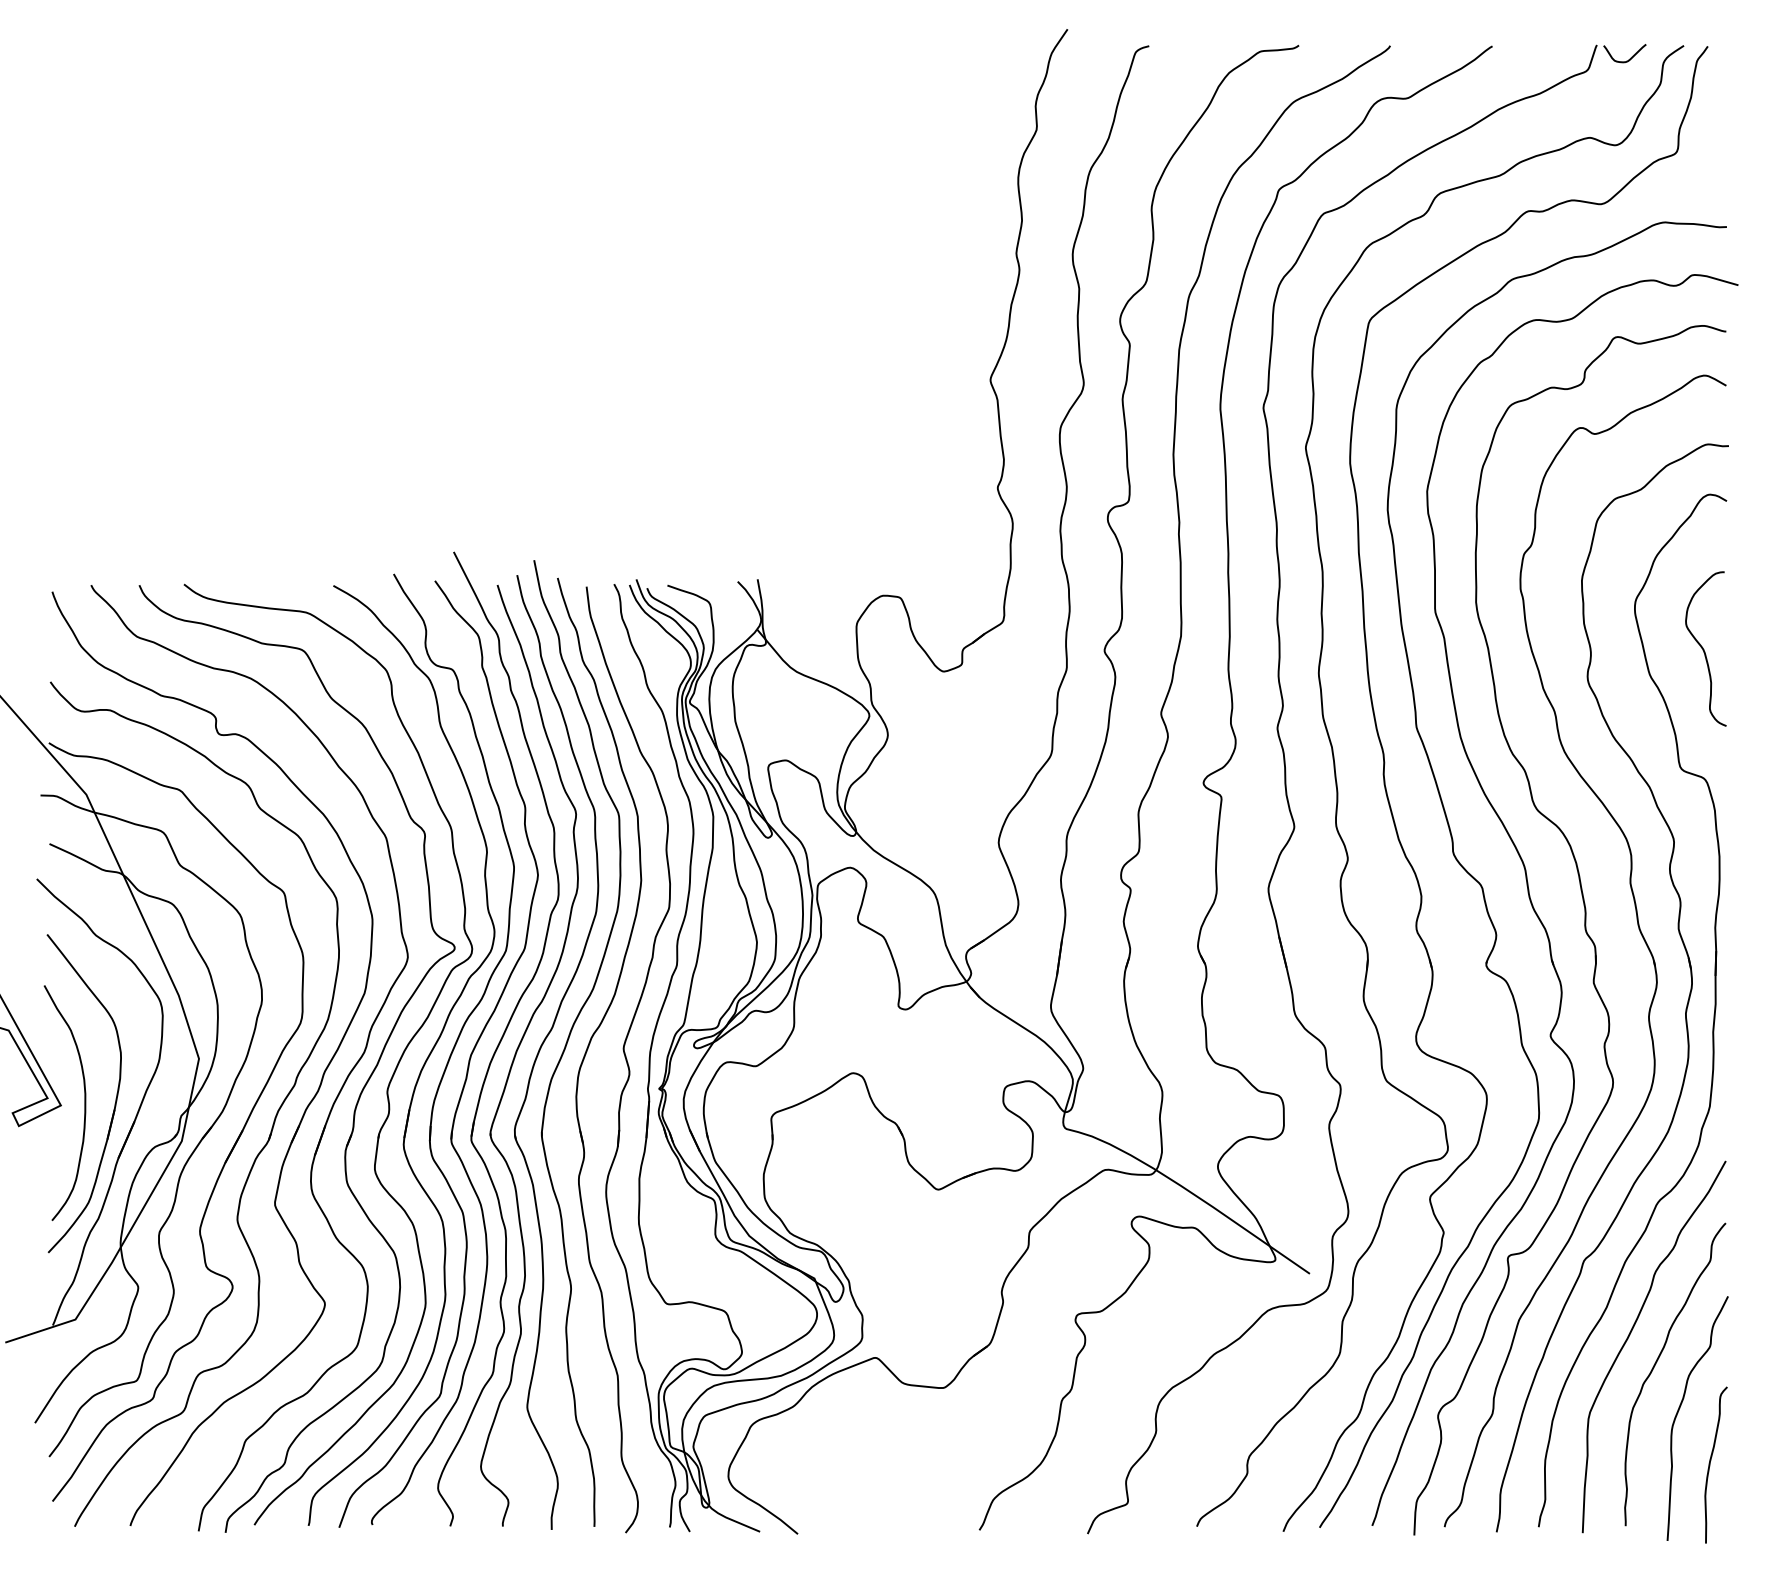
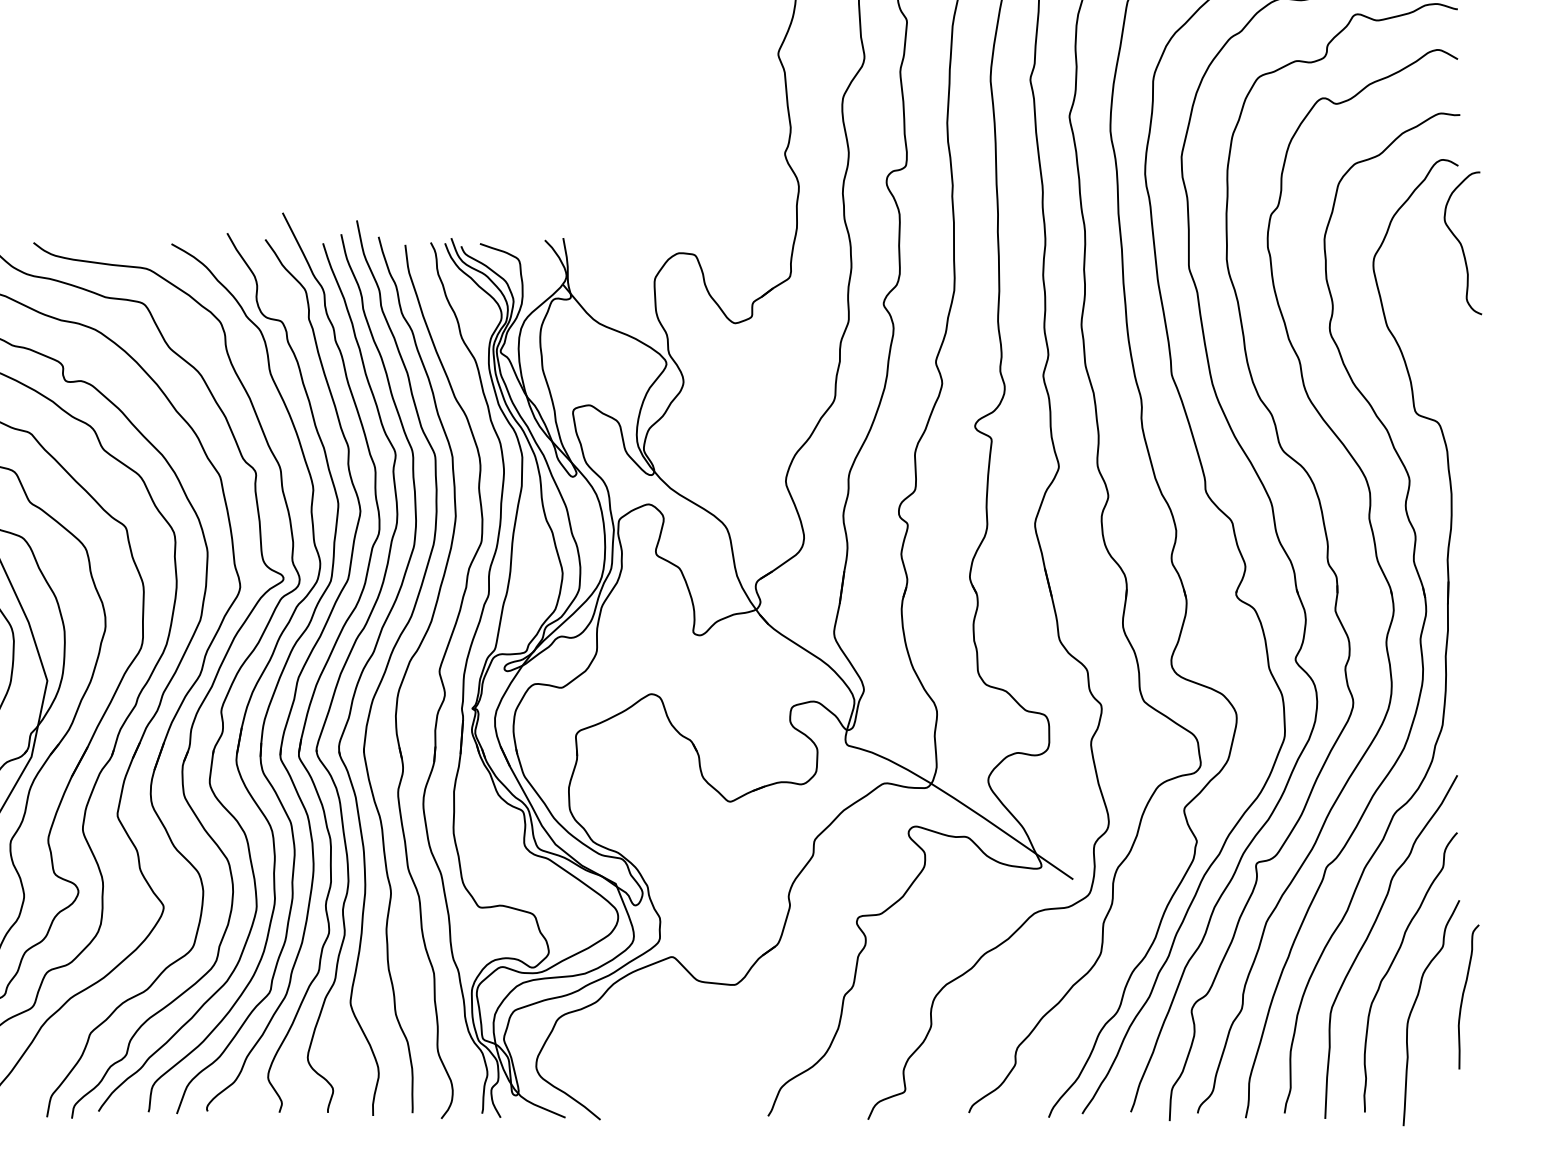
curve: (1704, 649) -> (1461, 243), moved
curve: (1710, 1464) -> (1463, 996), moved

